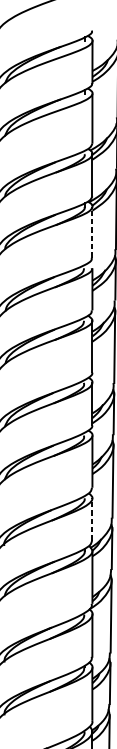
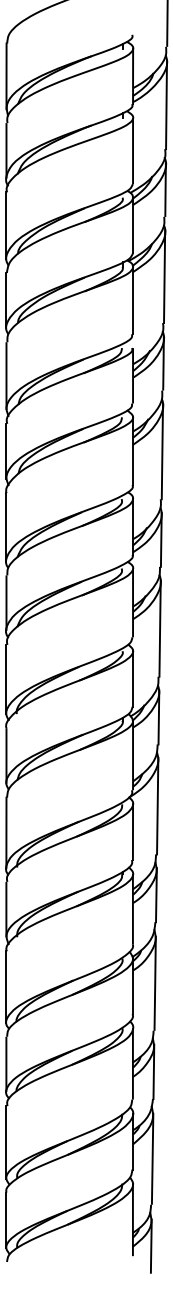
line: (92, 232) -> (133, 300), dashed -> solid
line: (92, 519) -> (133, 679), dashed -> solid

